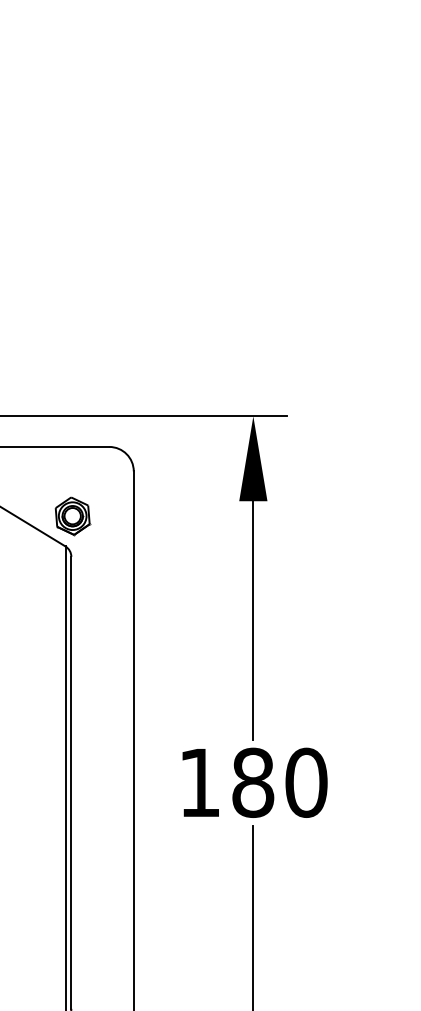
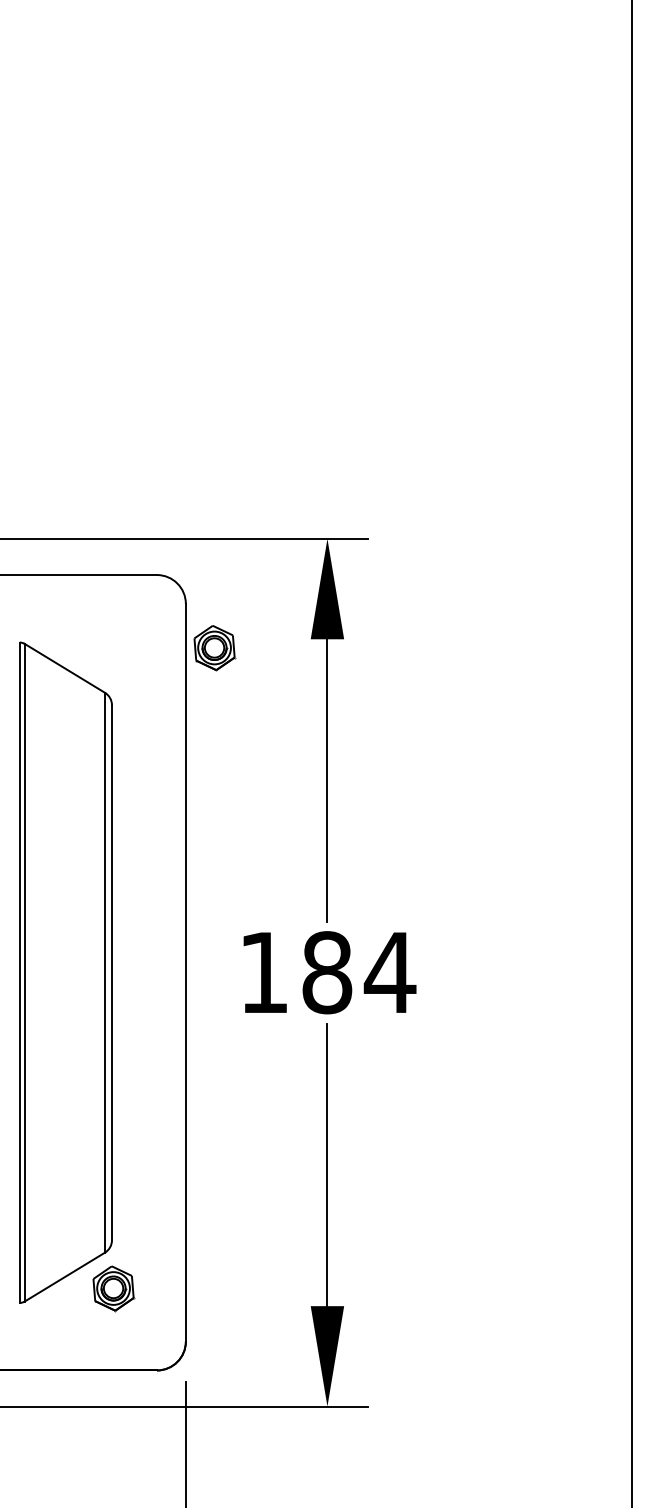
part: (72, 516) -> (214, 648), moved
text: (305, 782) -> (389, 972), 180 -> 184

